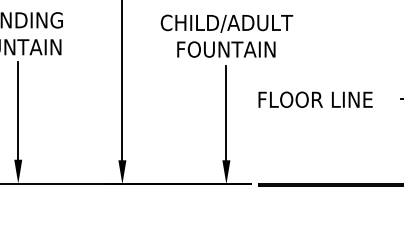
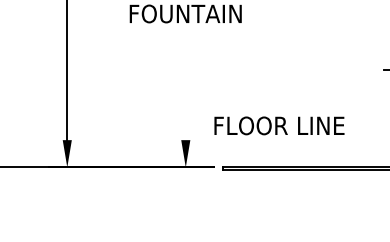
text: (315, 99) -> (279, 125), moved
line: (226, 113) -> (185, 86), removed

